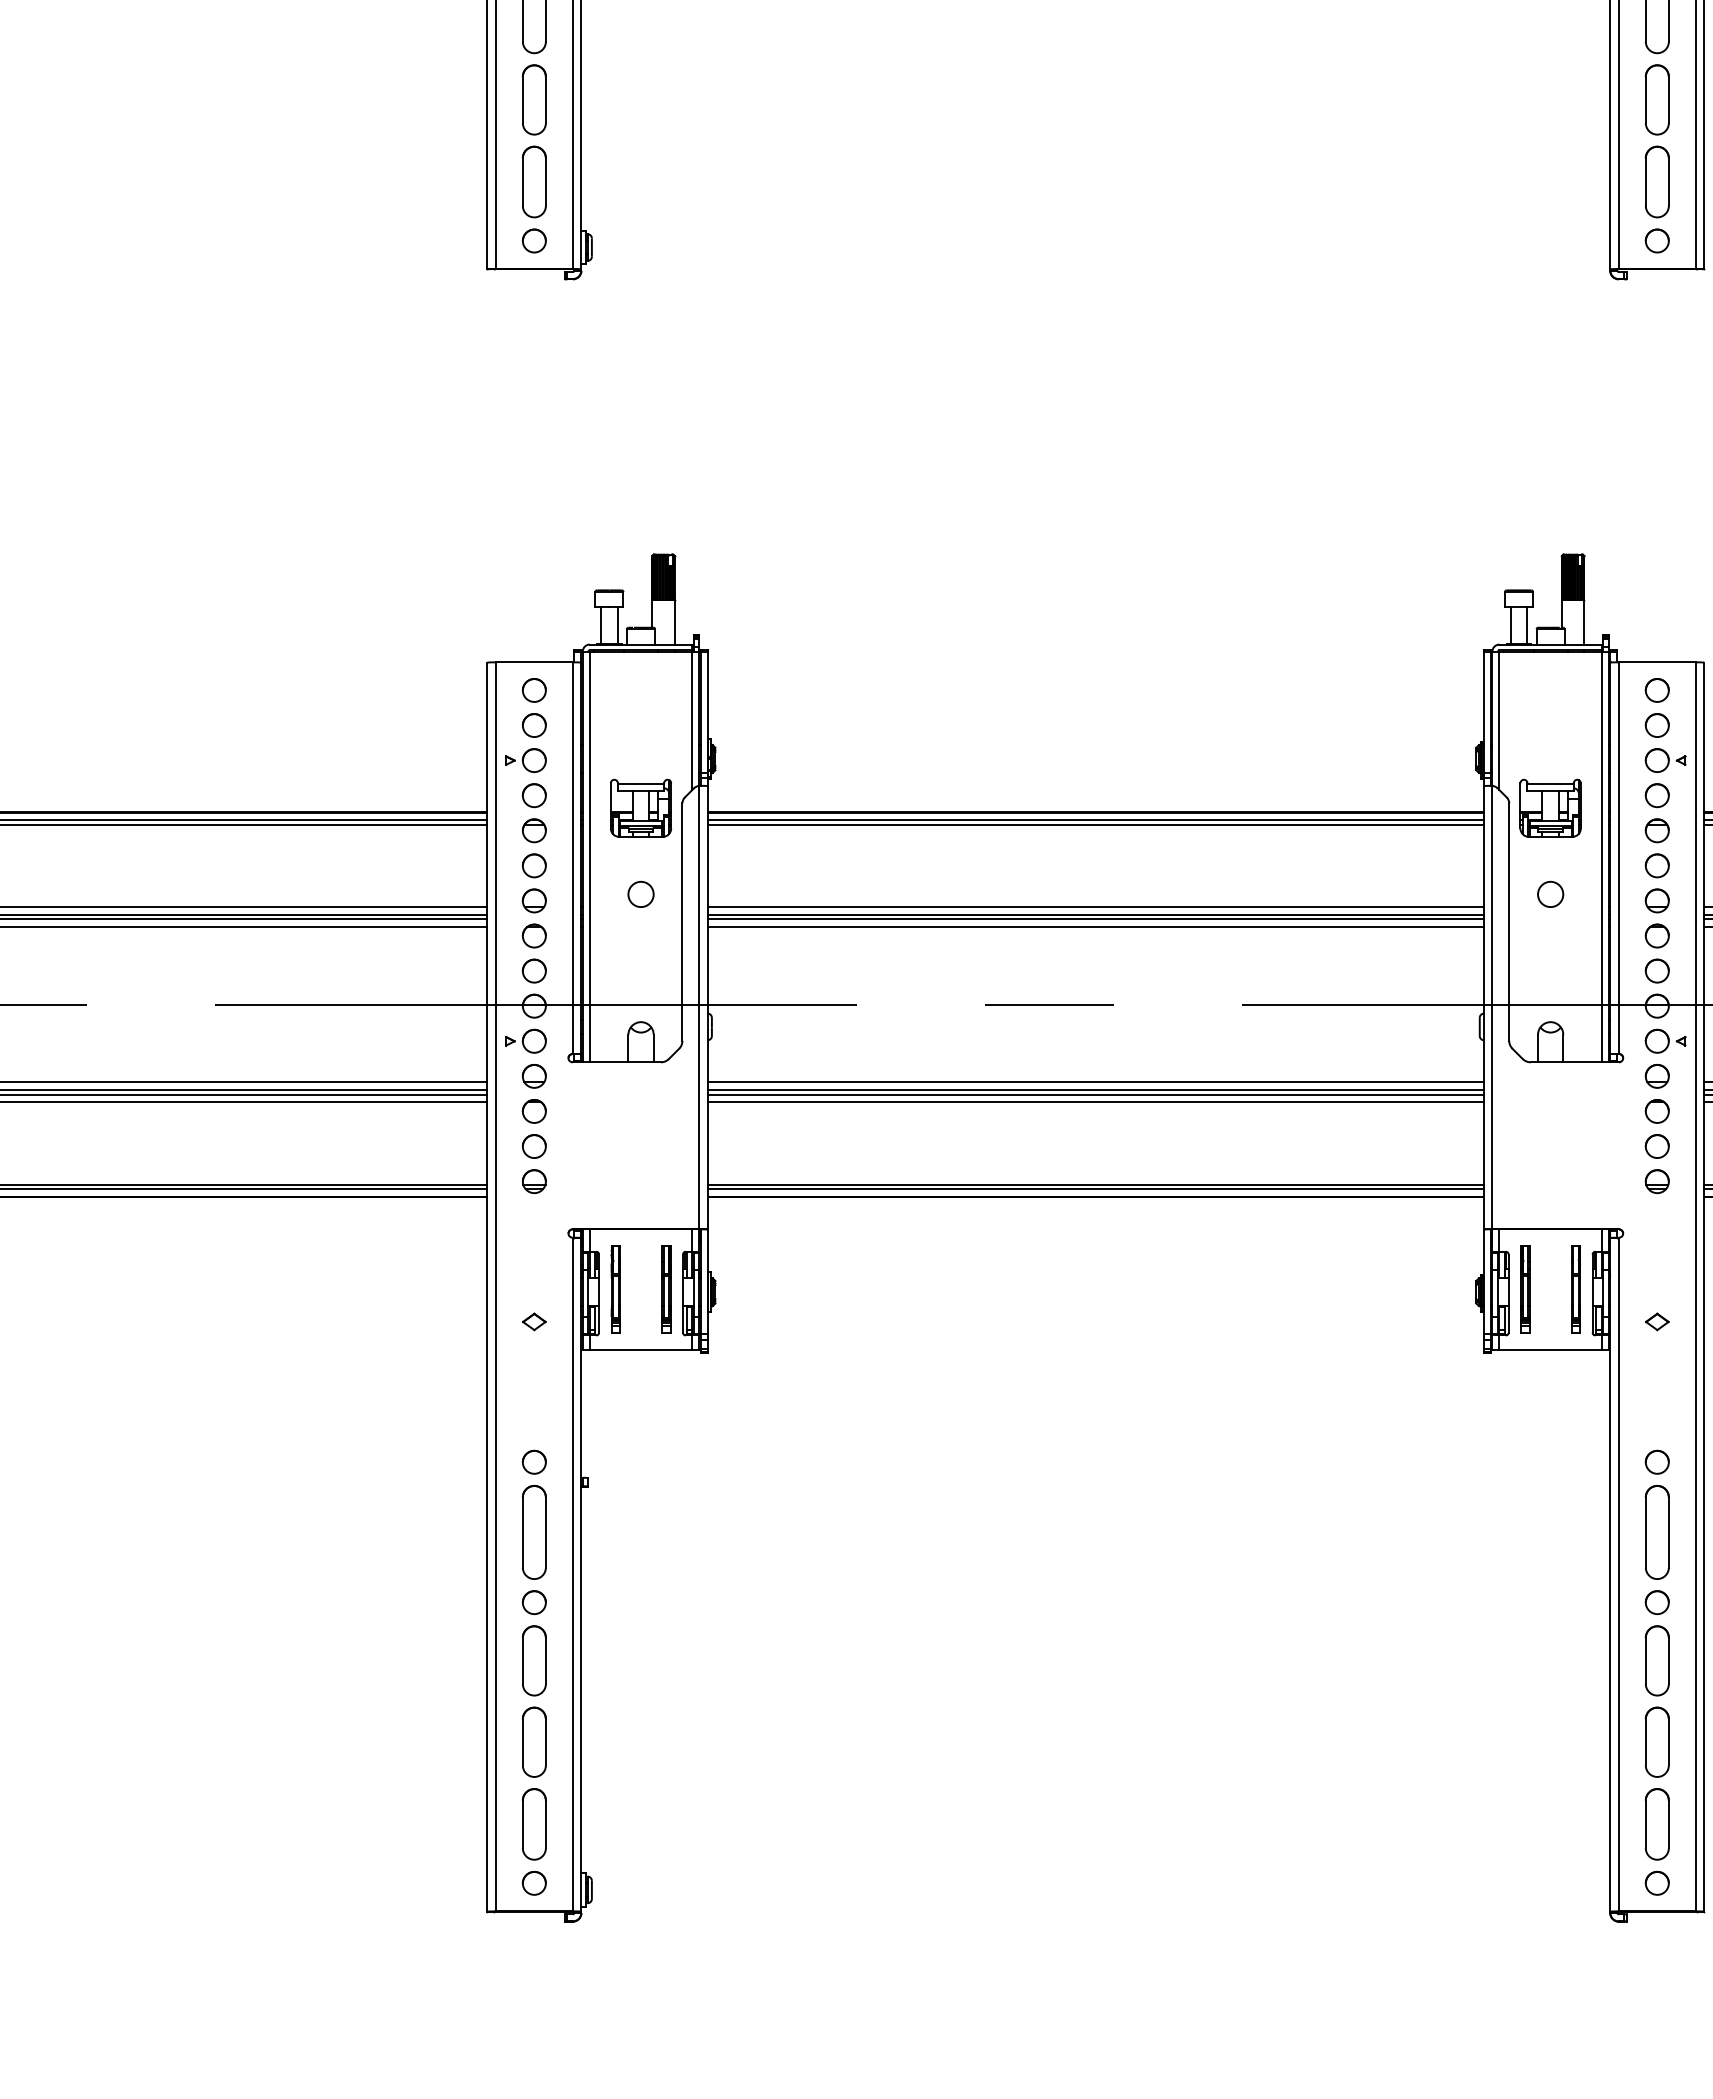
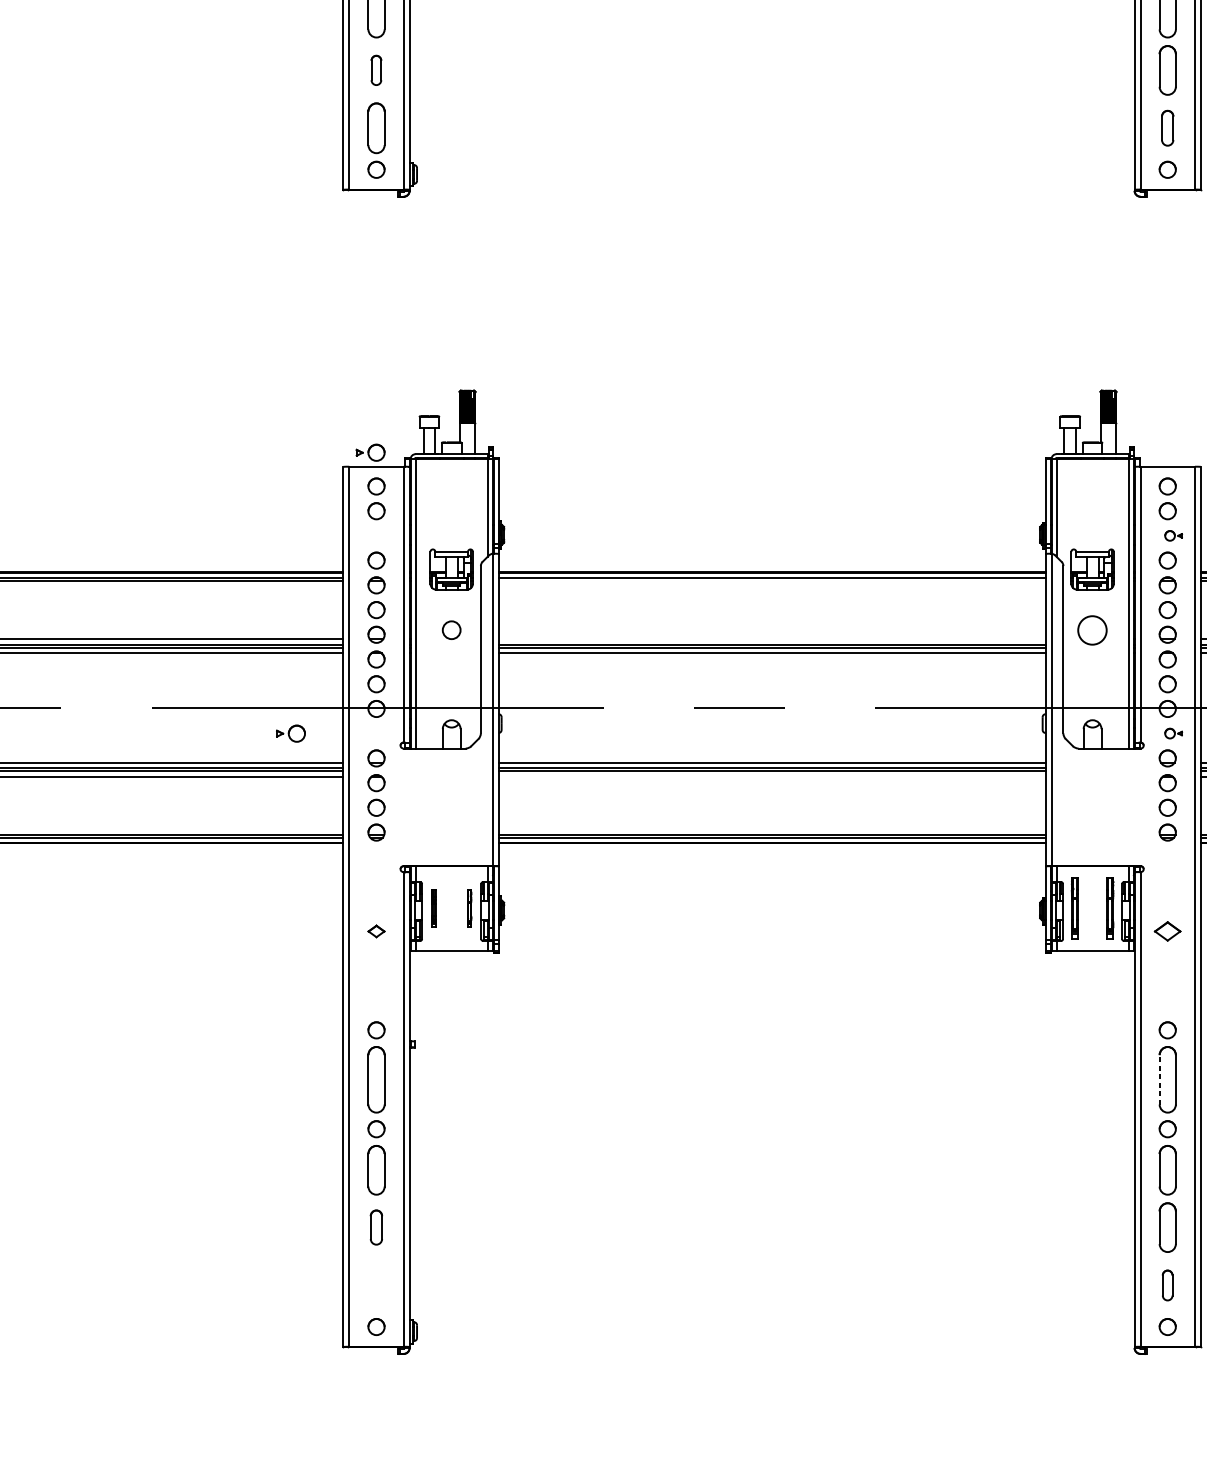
part: (533, 99) -> (375, 70), size x0.6
part: (1656, 181) -> (1167, 127), size x0.7
part: (525, 760) -> (370, 452), moved
part: (1665, 760) -> (1173, 535), size x0.6
line: (1095, 824) -> (771, 580), removed
circle: (1550, 893) -> (1092, 629), size x1.6
line: (1095, 907) -> (771, 639), removed
part: (525, 1040) -> (290, 733), moved
part: (1665, 1040) -> (1173, 733), size x0.6
line: (1095, 1102) -> (771, 776), removed
part: (615, 1289) -> (433, 908), size x0.6
part: (666, 1289) -> (469, 908), size x0.6
part: (1657, 1321) -> (1167, 931), size x1.6
line: (1645, 1531) -> (1159, 1079), solid -> dashed
part: (533, 1741) -> (375, 1227), size x0.7
part: (534, 1824) -> (376, 1285), removed
part: (1656, 1824) -> (1167, 1285), size x0.6

